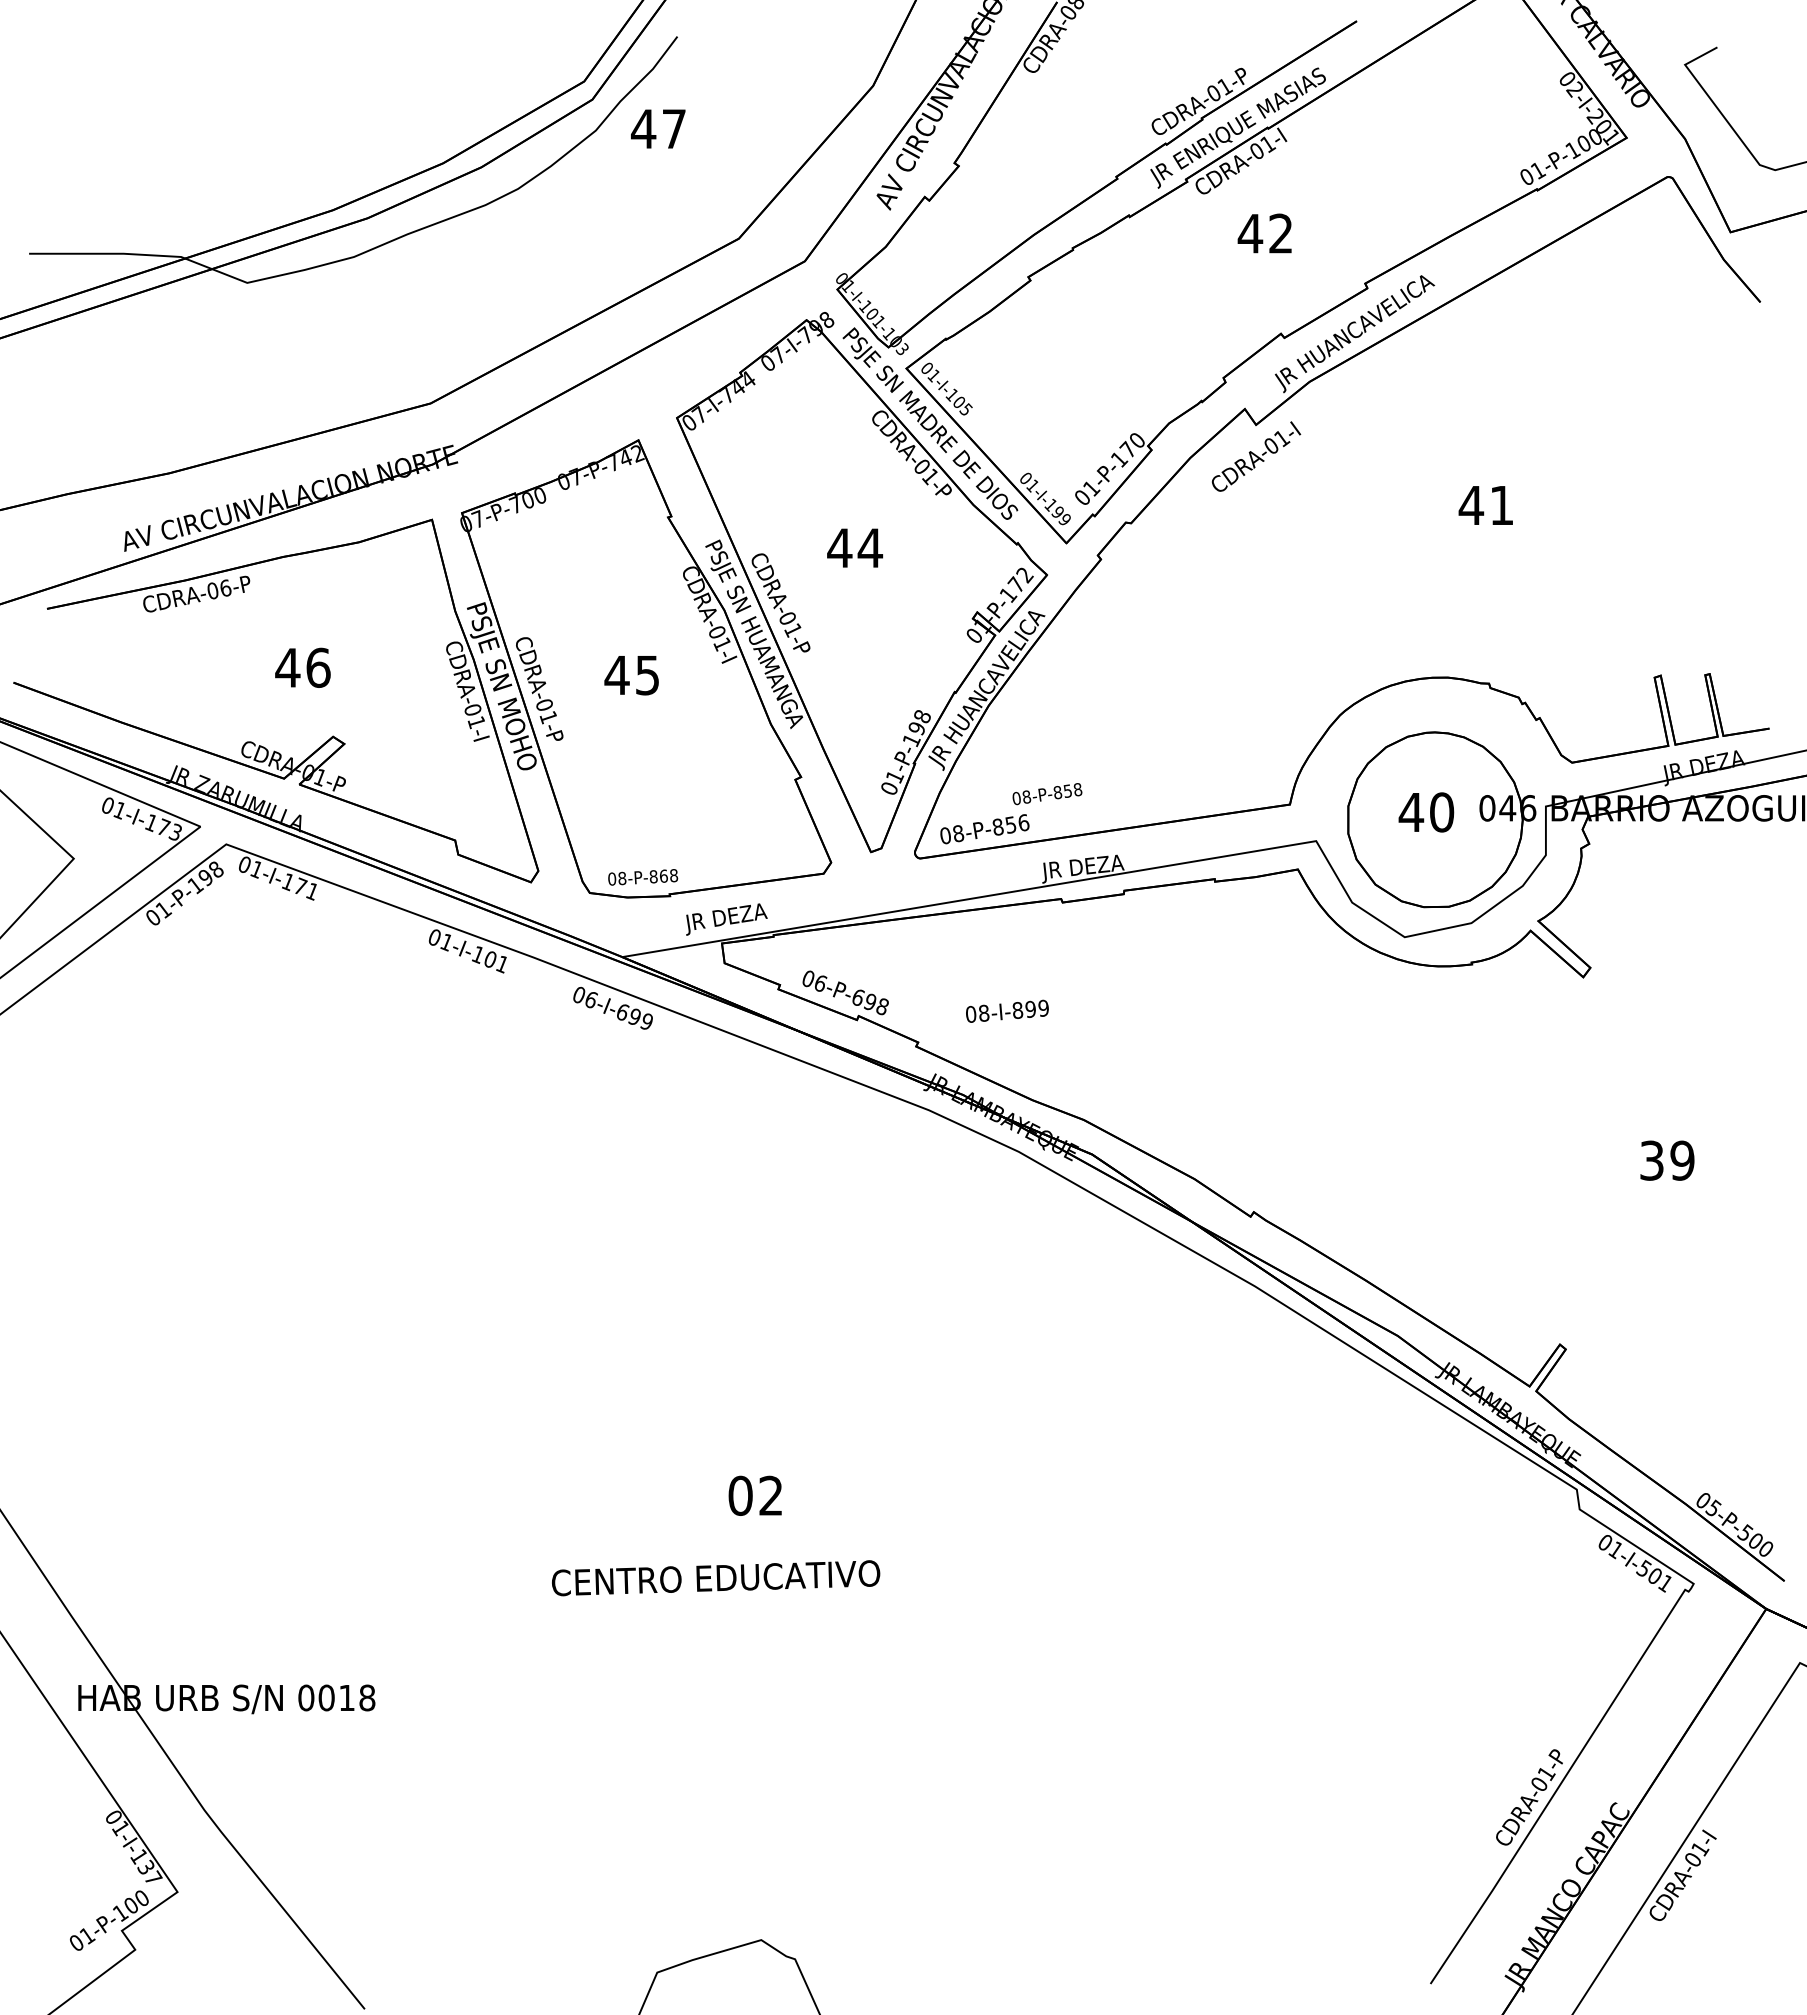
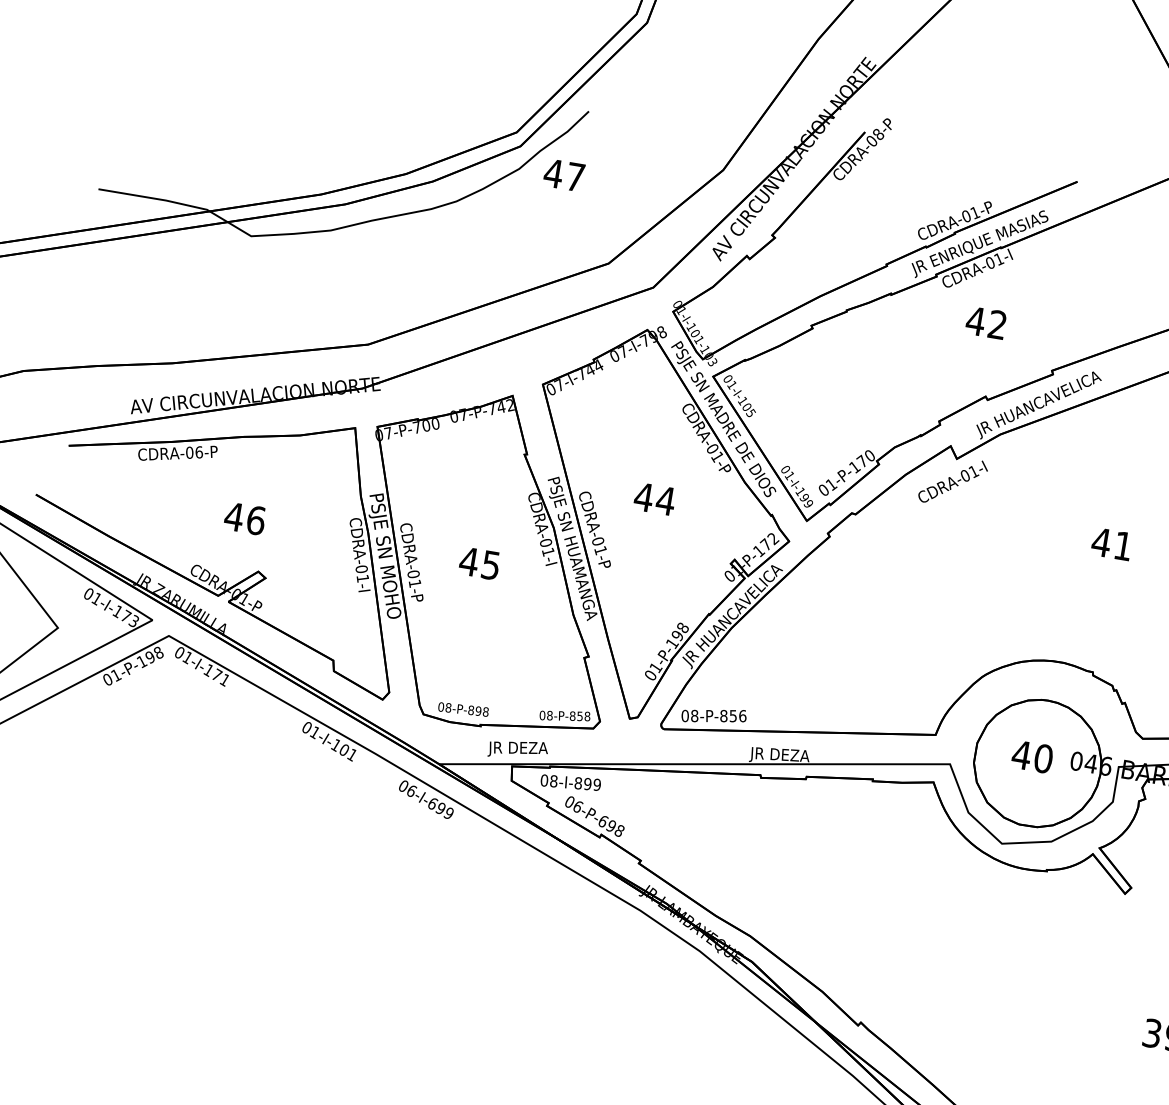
text: (1047, 794) -> (565, 716), moved
text: (663, 875) -> (478, 710), 08-P-868 -> 08-P-898
text: (1007, 1010) -> (571, 782), moved

